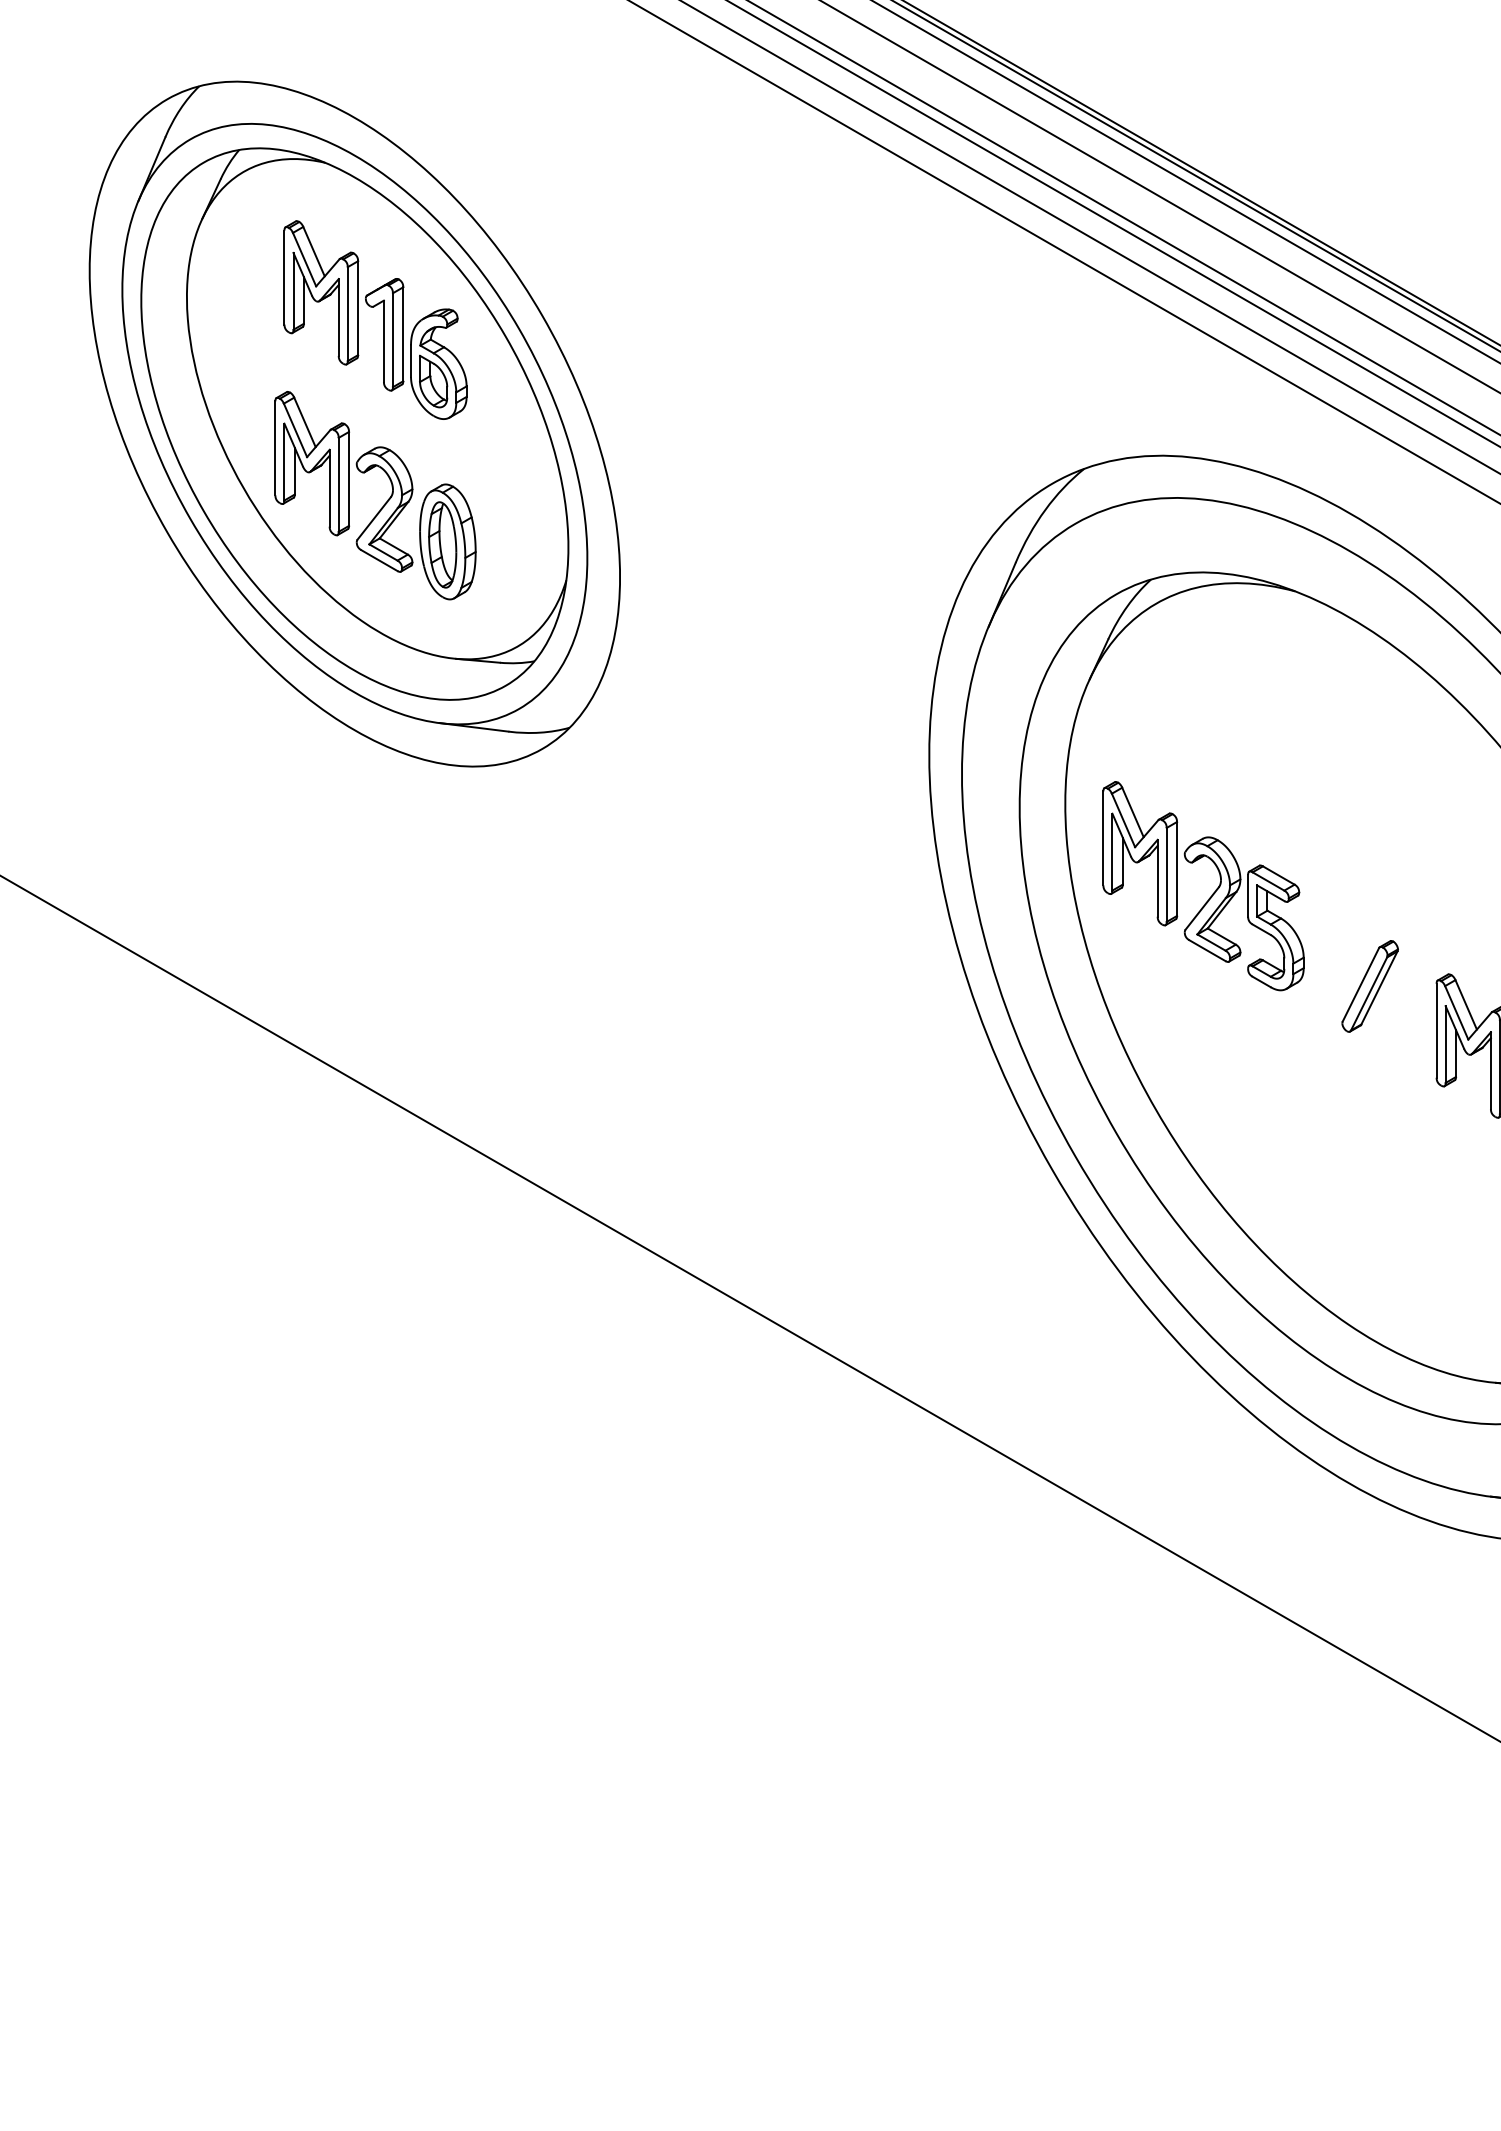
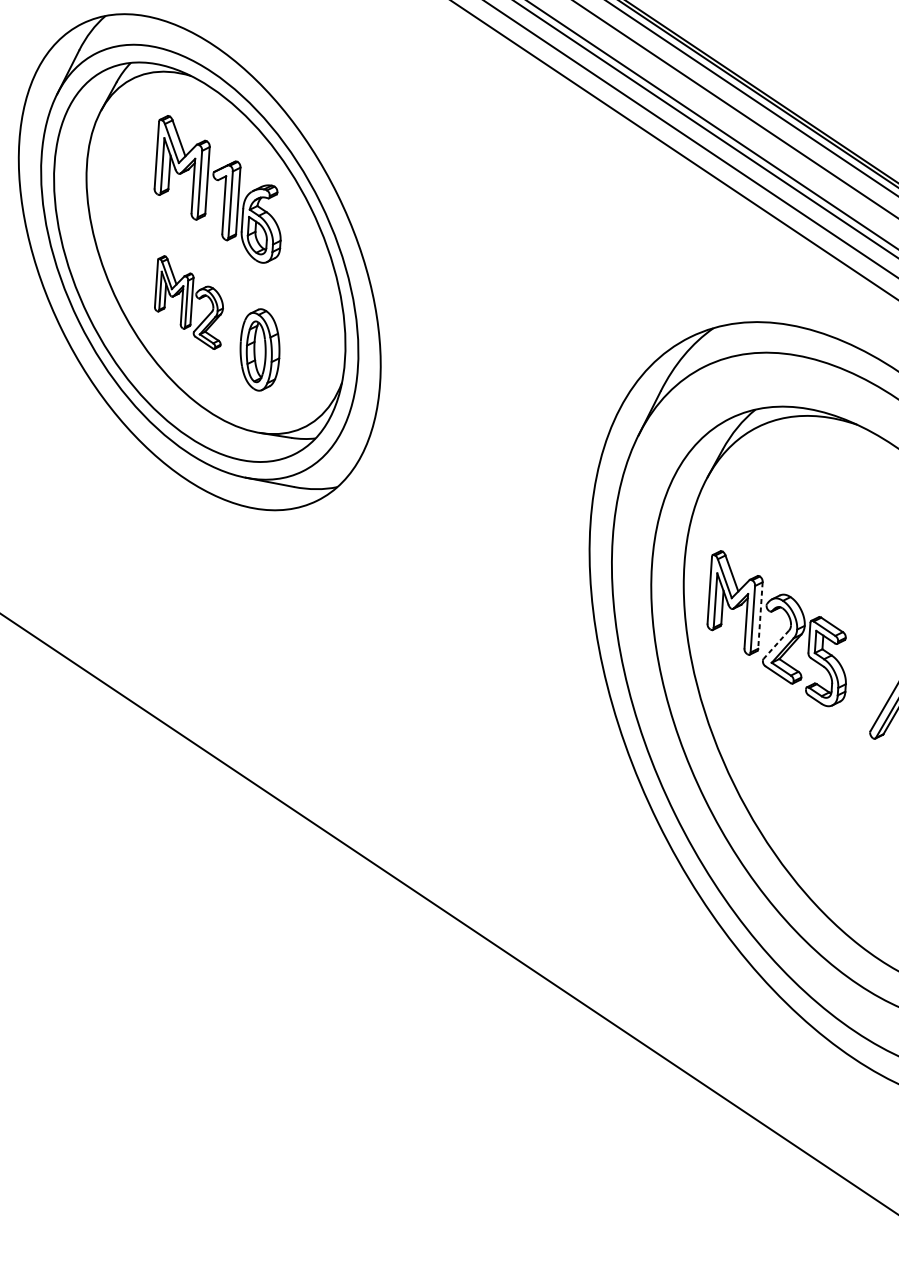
part: (343, 481) -> (189, 302), size x0.7
line: (1177, 868) -> (760, 615), solid -> dashed
line: (1202, 908) -> (776, 644), solid -> dashed

